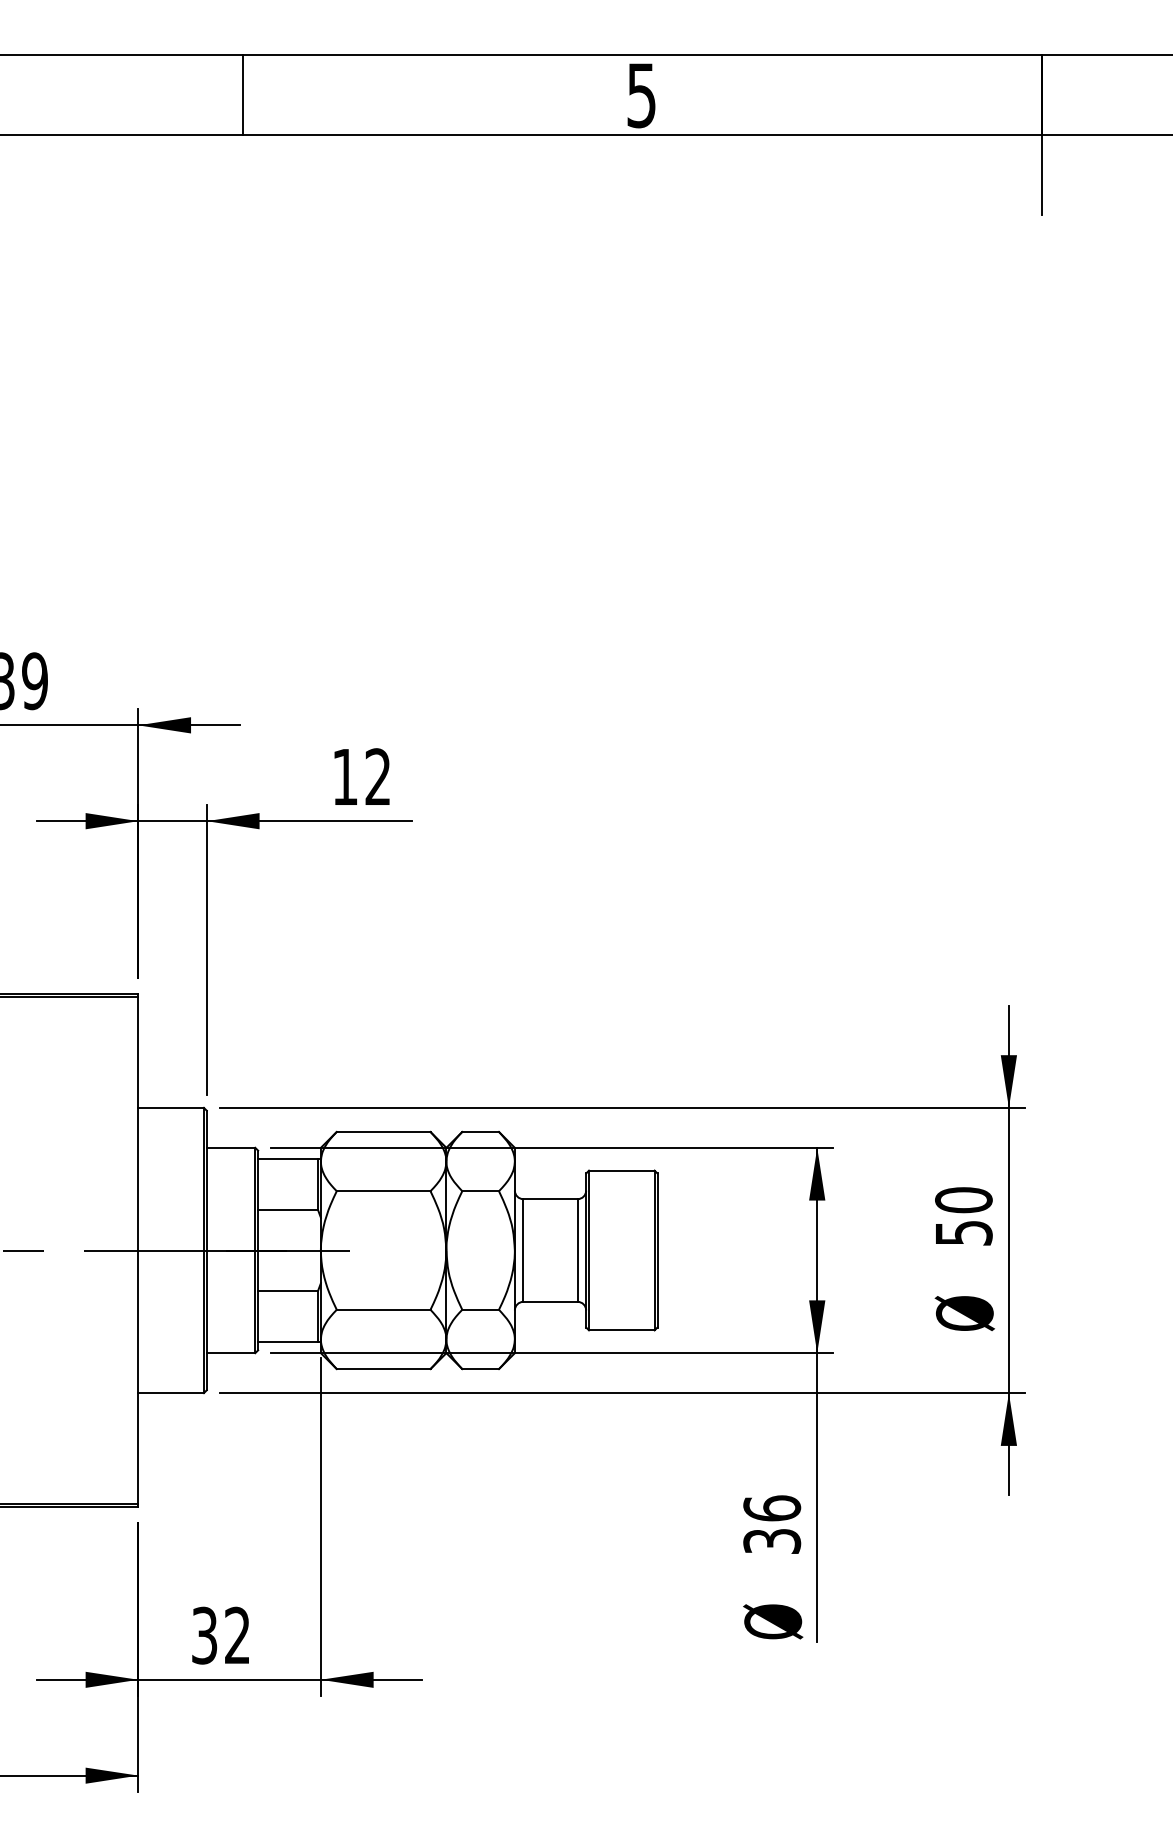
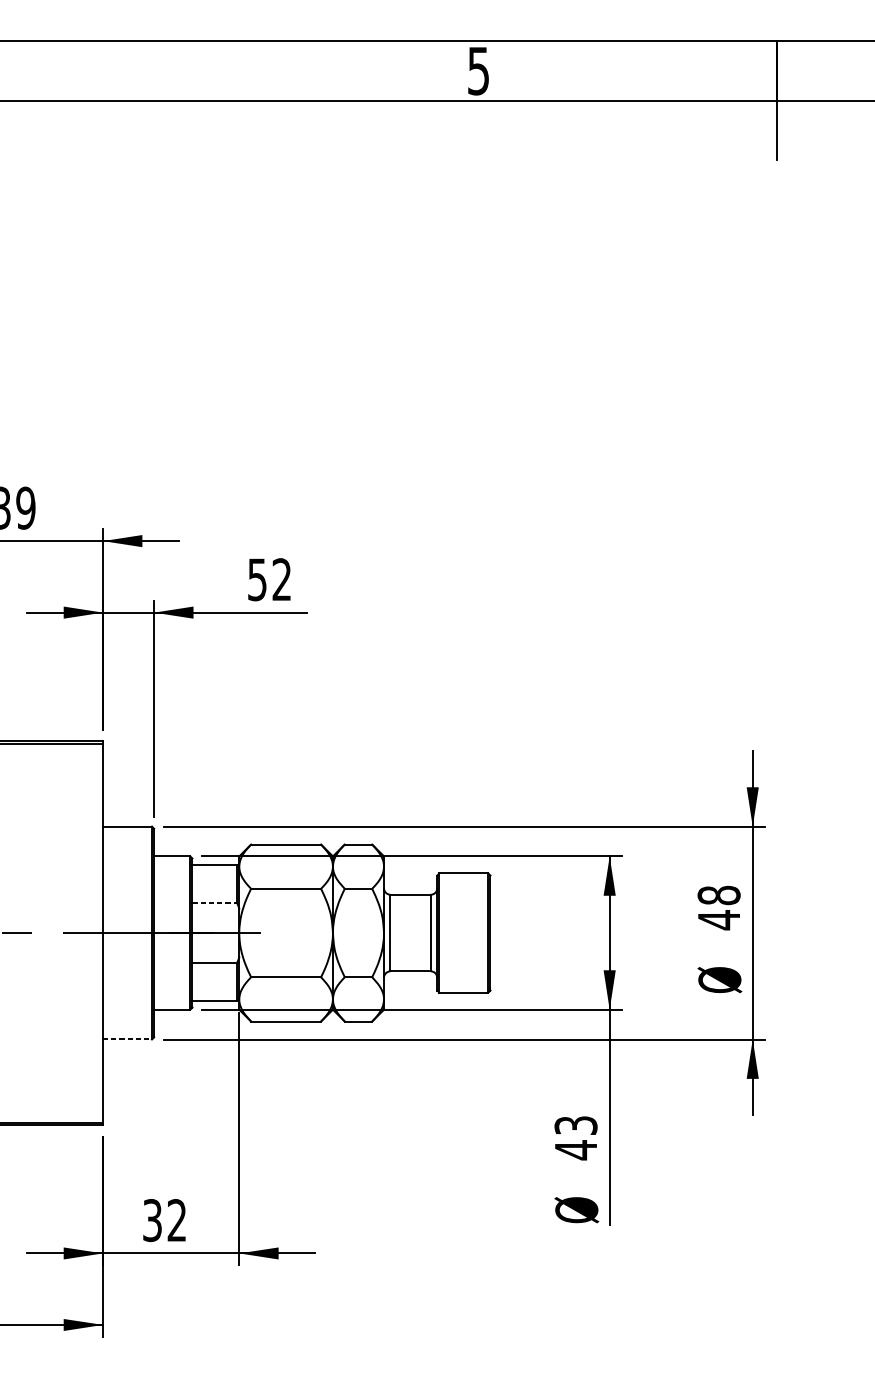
line: (243, 95) -> (181, 71), removed
text: (345, 777) -> (257, 580), 12 -> 52
line: (288, 1210) -> (215, 903), solid -> dashed
text: (963, 1216) -> (718, 907), 50 -> 48
line: (171, 1393) -> (127, 1039), solid -> dashed
text: (772, 1525) -> (576, 1138), 36 -> 43

